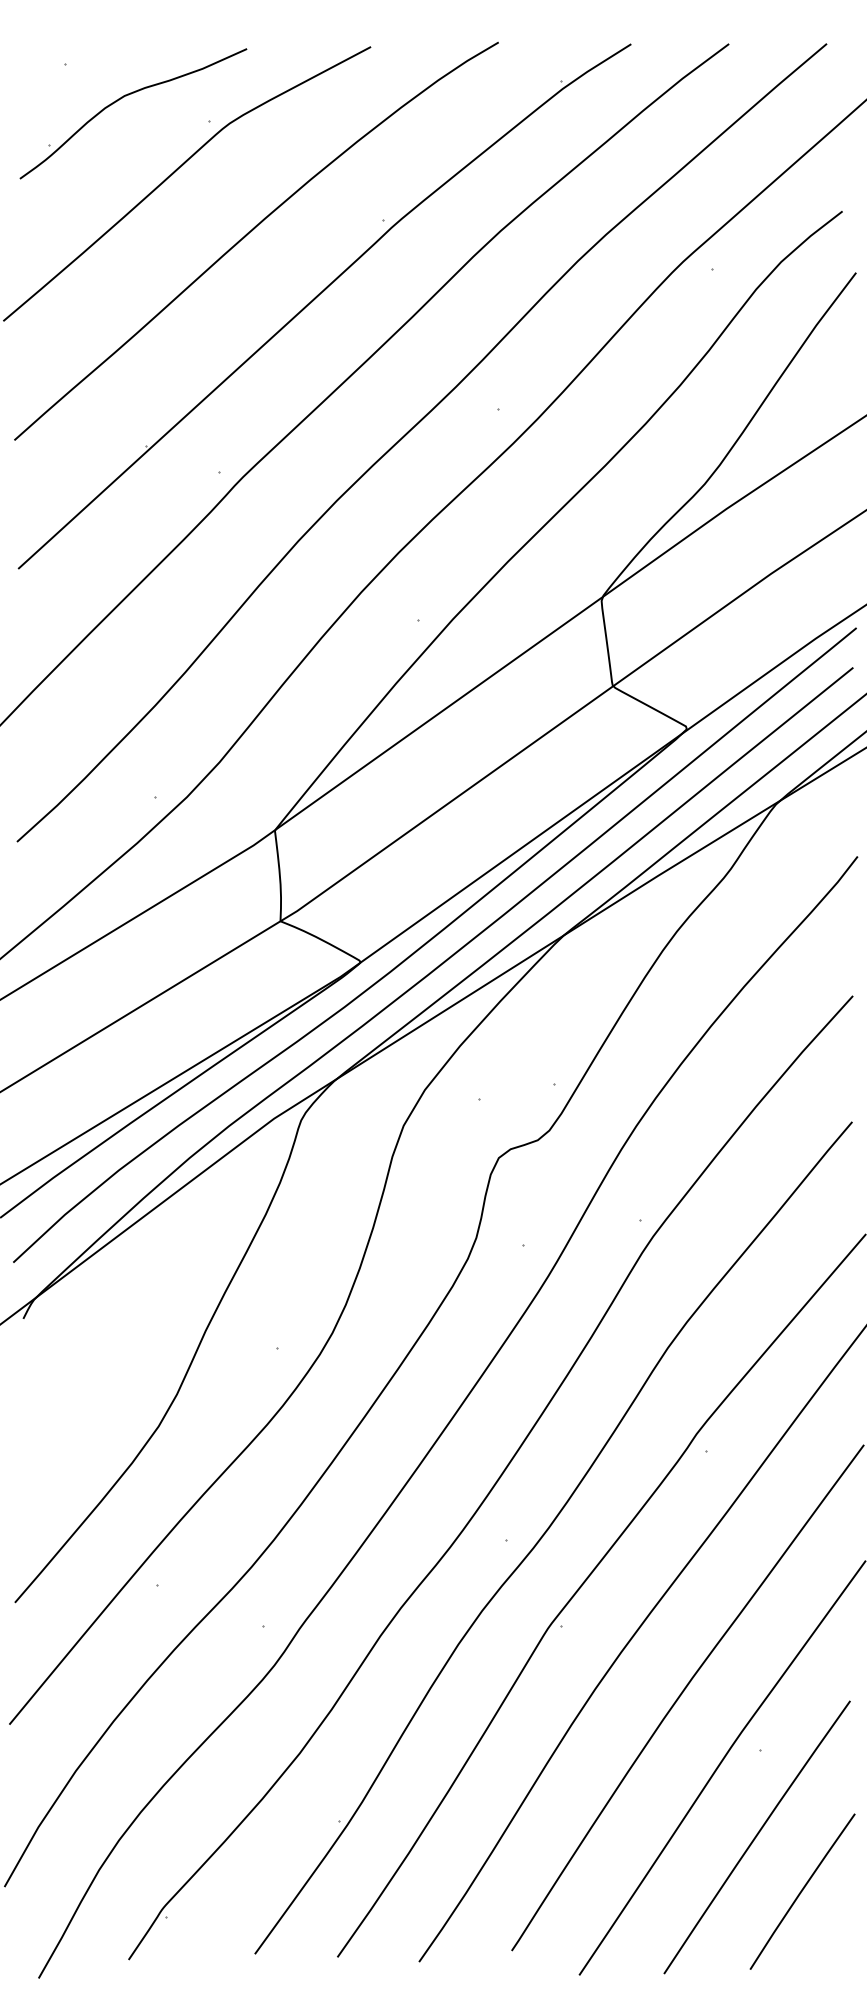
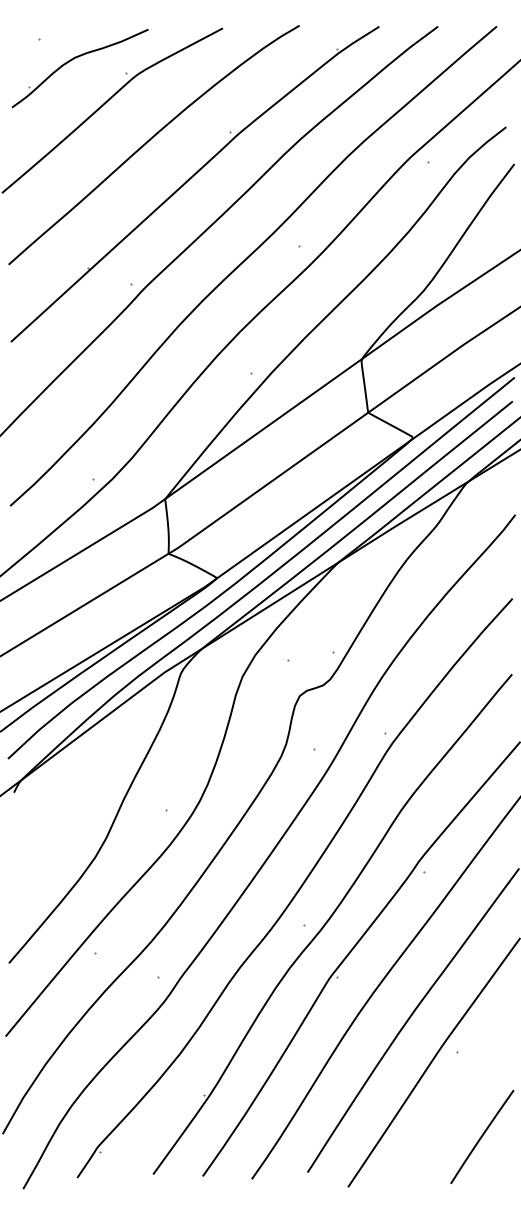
line: (756, 1837) -> (454, 1104), removed

